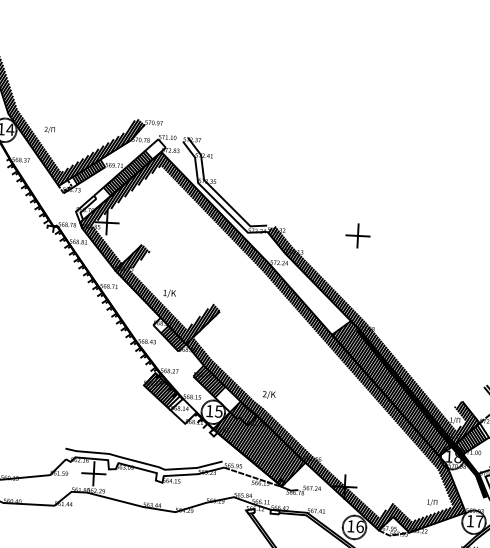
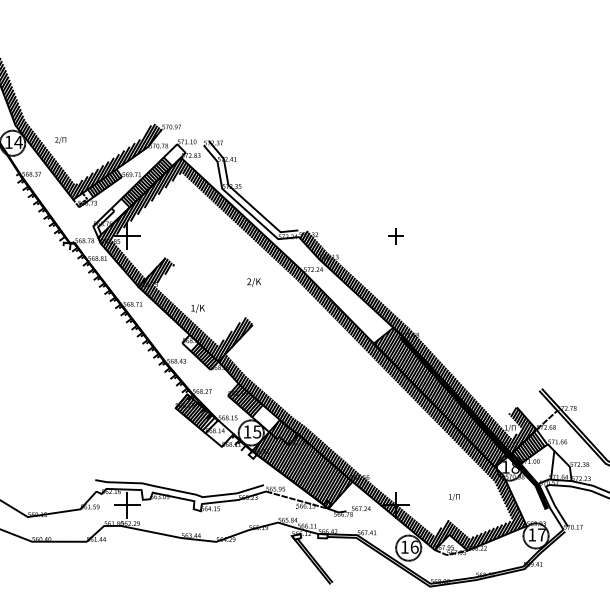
part: (358, 236) -> (396, 236), size x0.6
text: (268, 395) -> (253, 282), moved
text: (432, 502) -> (454, 497), moved

